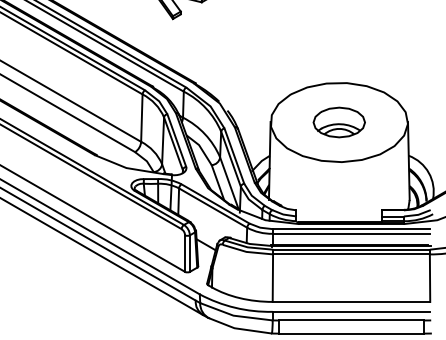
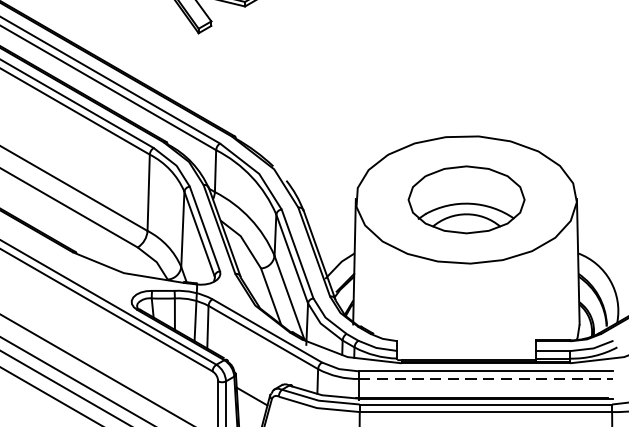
part: (338, 122) -> (465, 199), size x1.4
line: (351, 233) -> (485, 378), solid -> dashed

